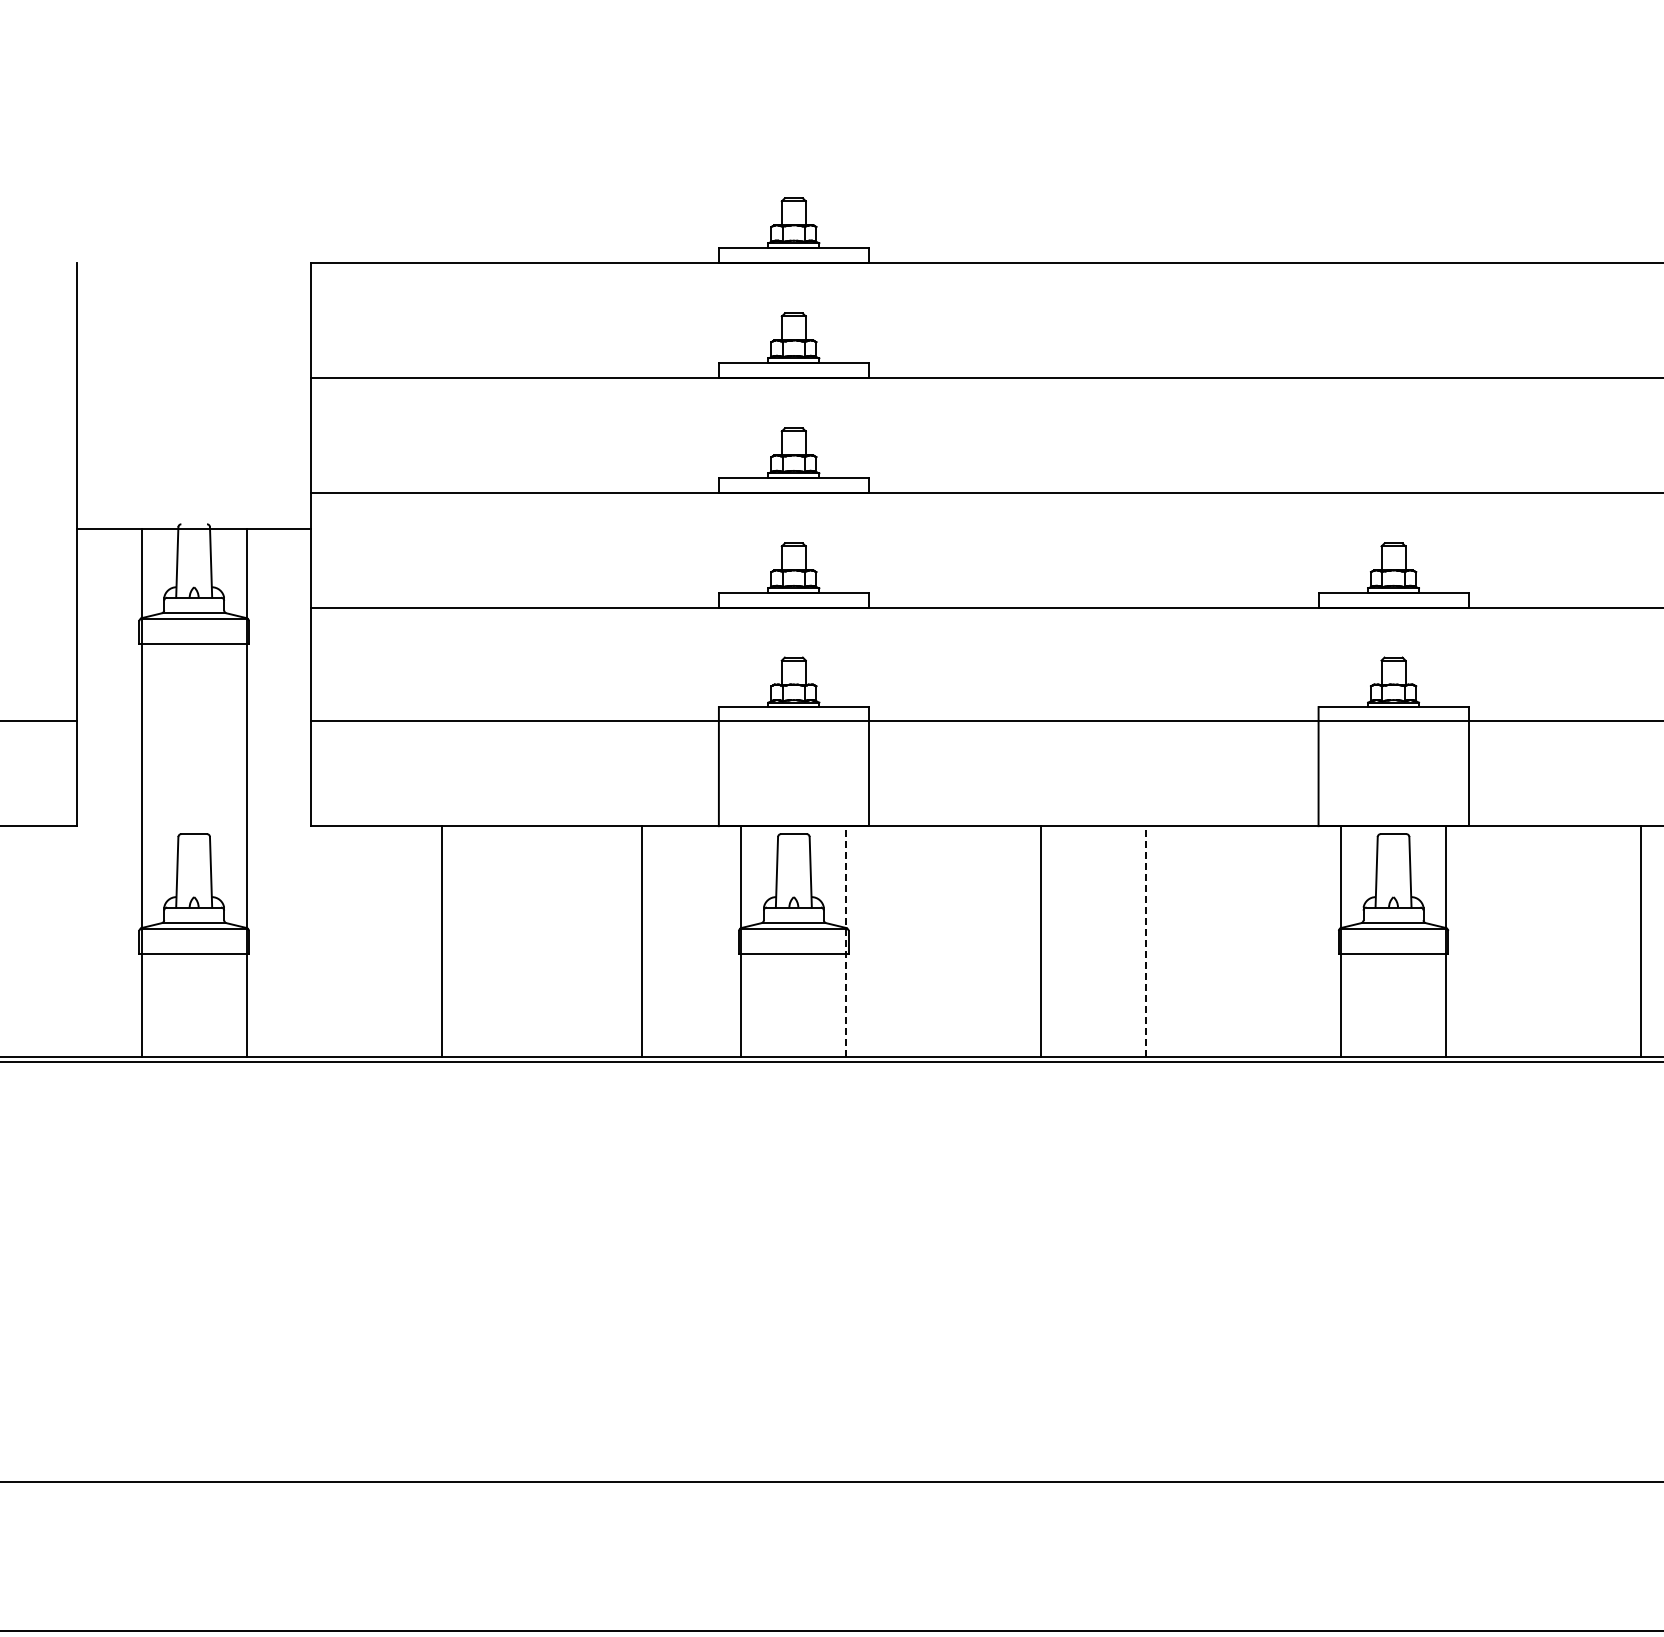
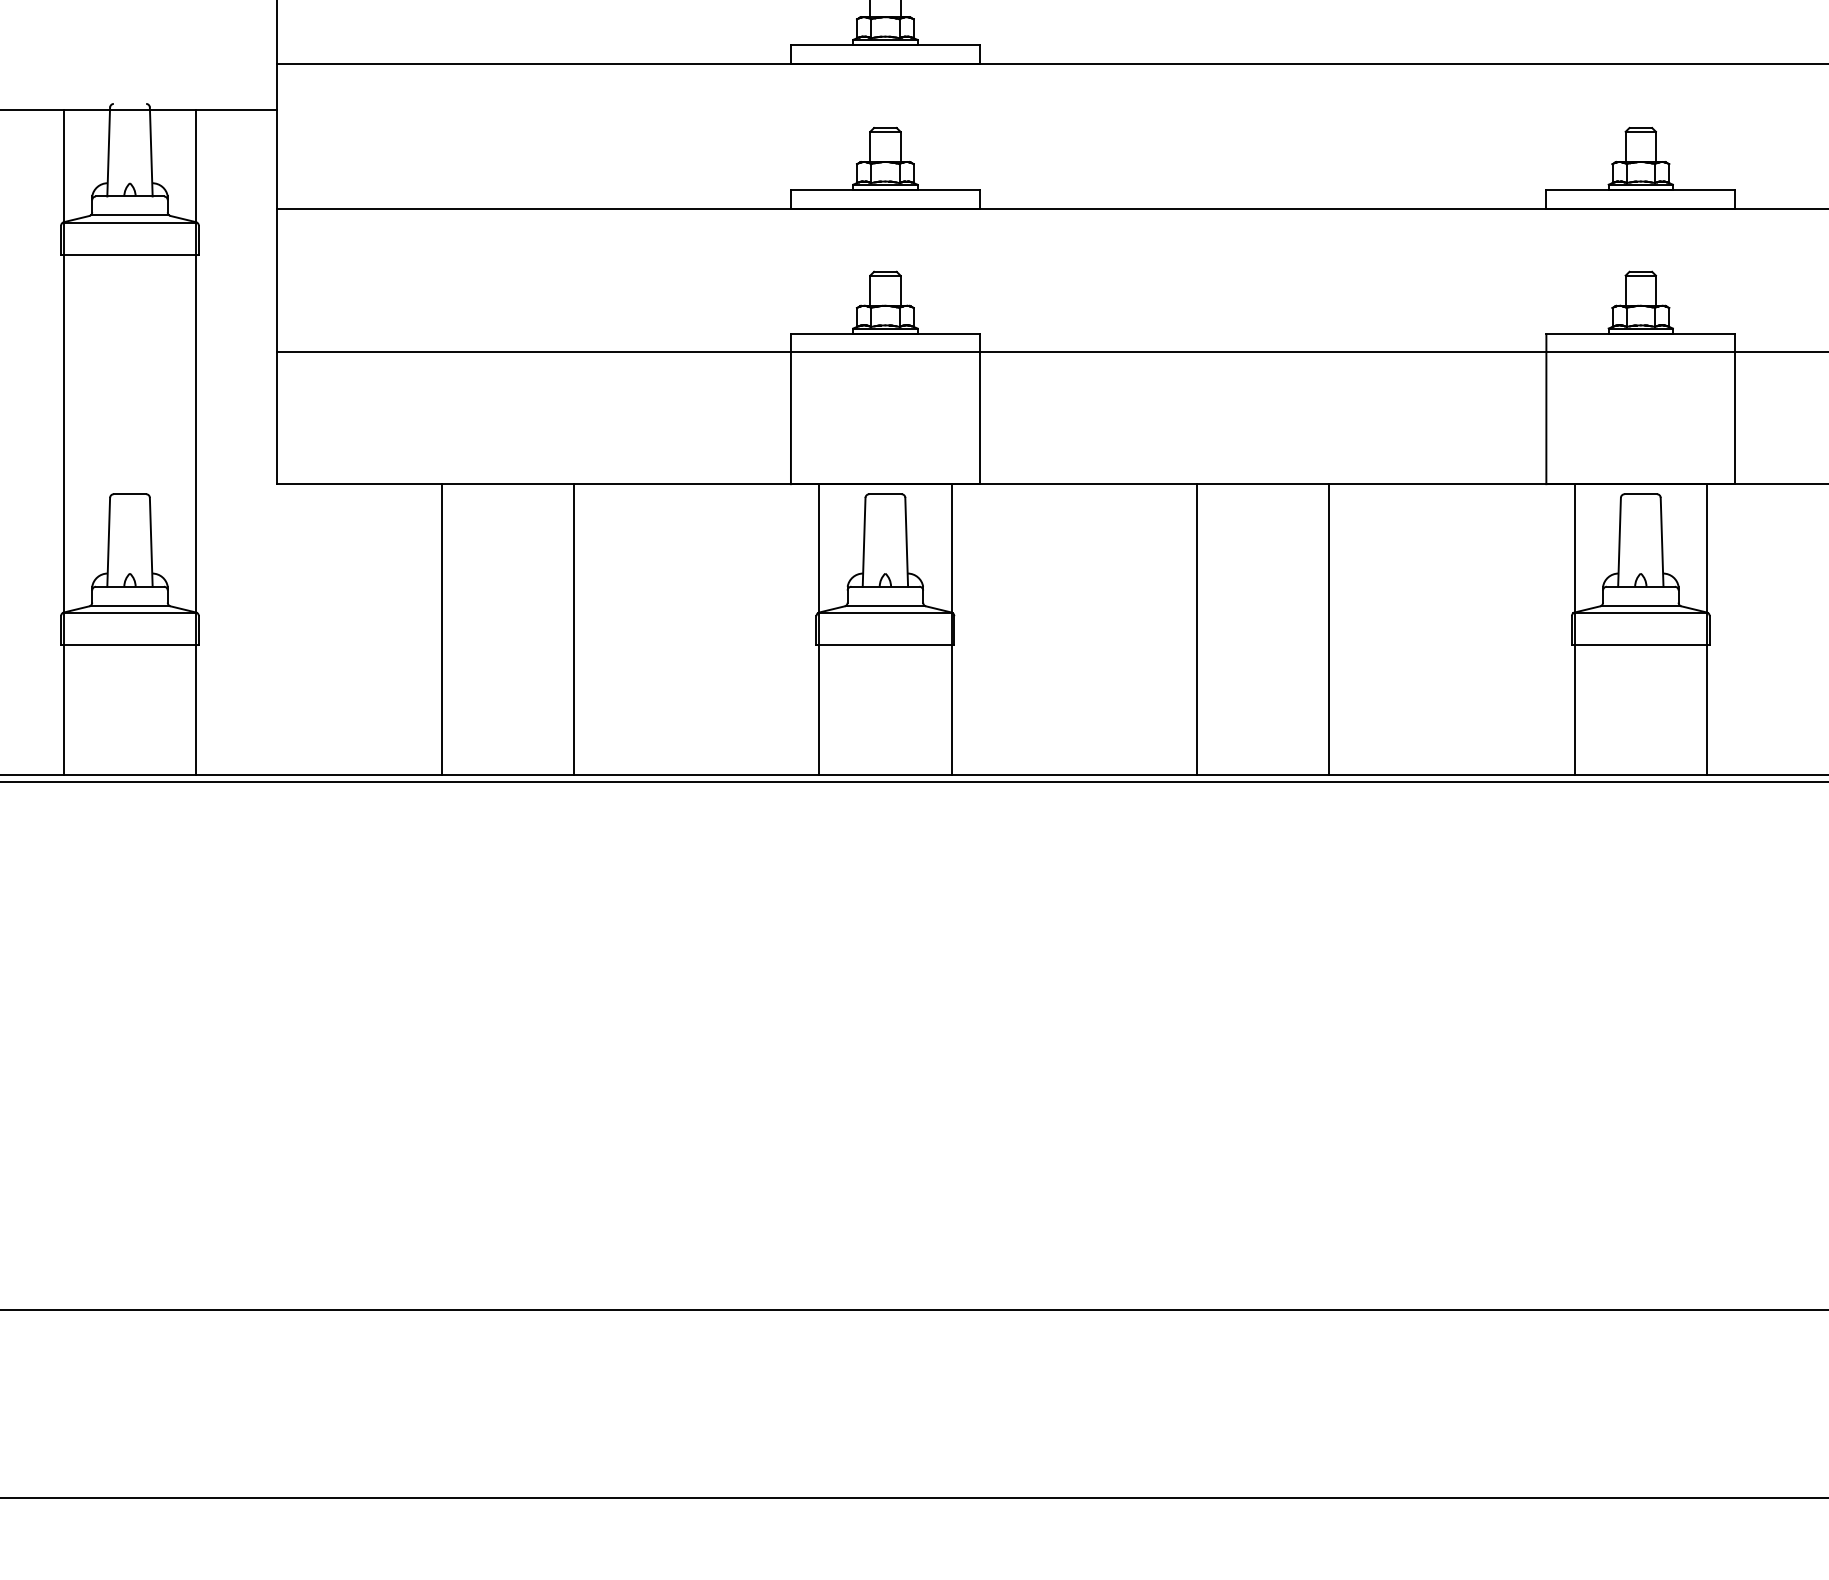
line: (846, 940) -> (951, 628), dashed -> solid
line: (1146, 940) -> (1329, 628), dashed -> solid
line: (641, 941) -> (573, 629), moved

